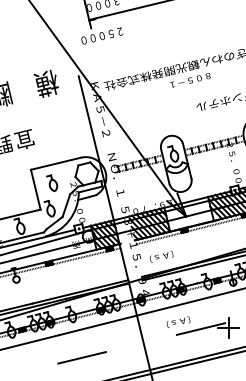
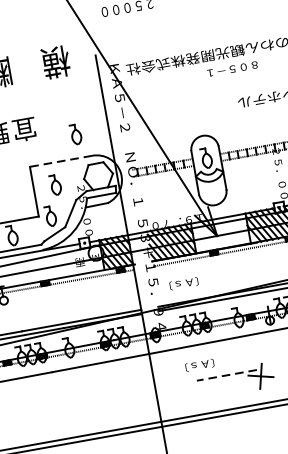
part: (66, 140) -> (75, 133), added
line: (55, 163) -> (60, 160), solid -> dashed
line: (201, 329) -> (227, 375), solid -> dashed
line: (81, 357) -> (77, 401), removed

